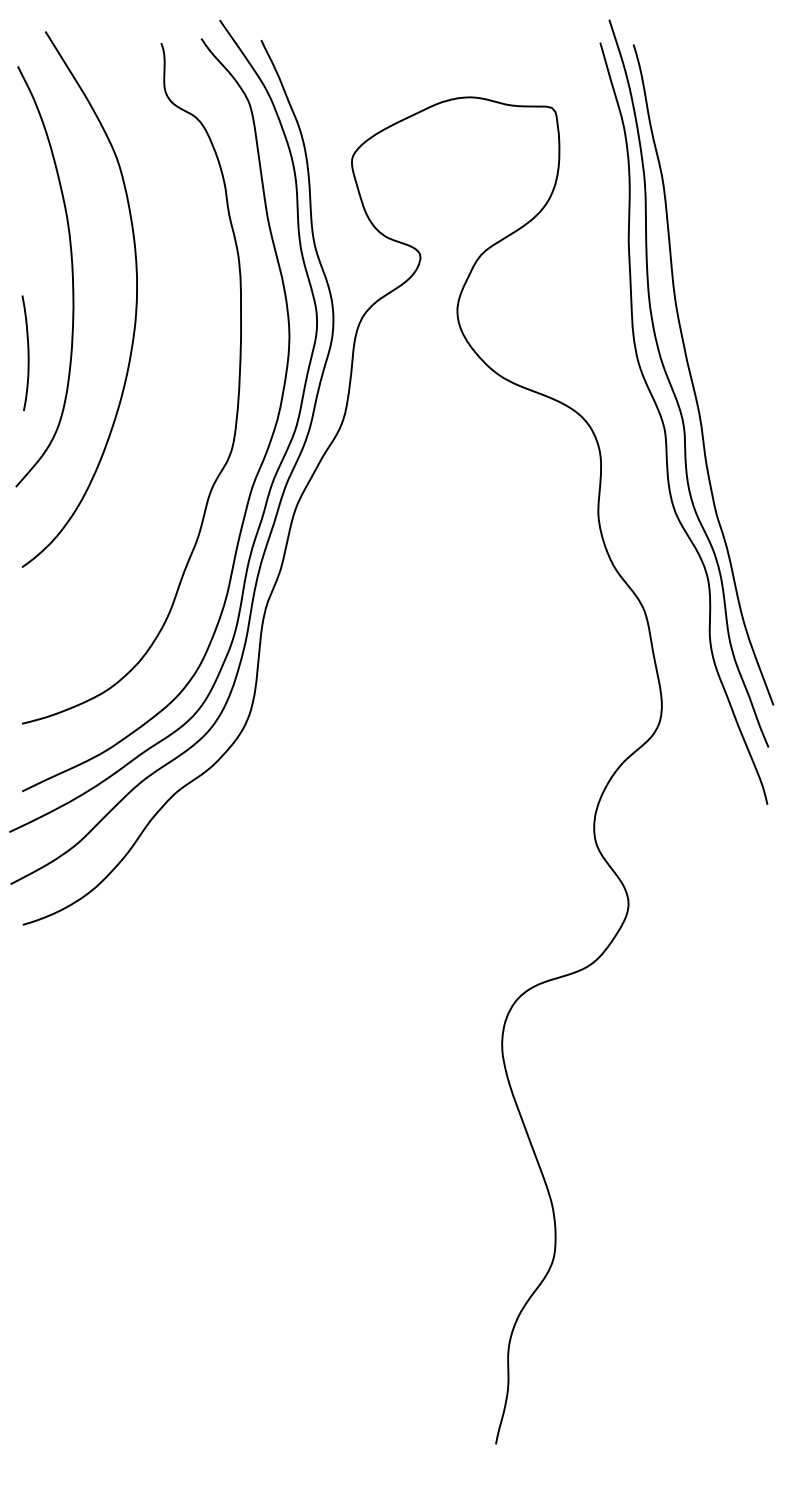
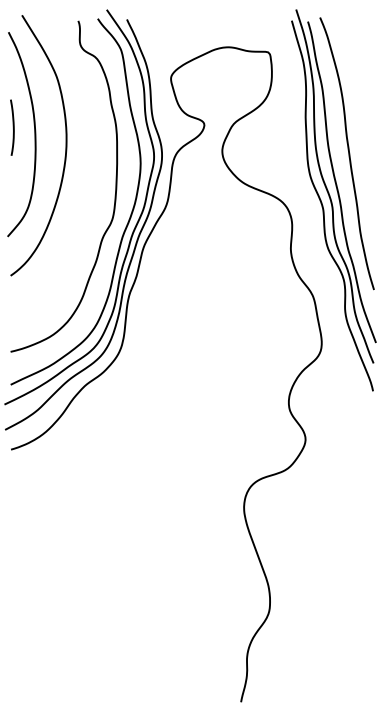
curve: (716, 315) -> (348, 153), added
curve: (25, 352) -> (12, 127), moved

